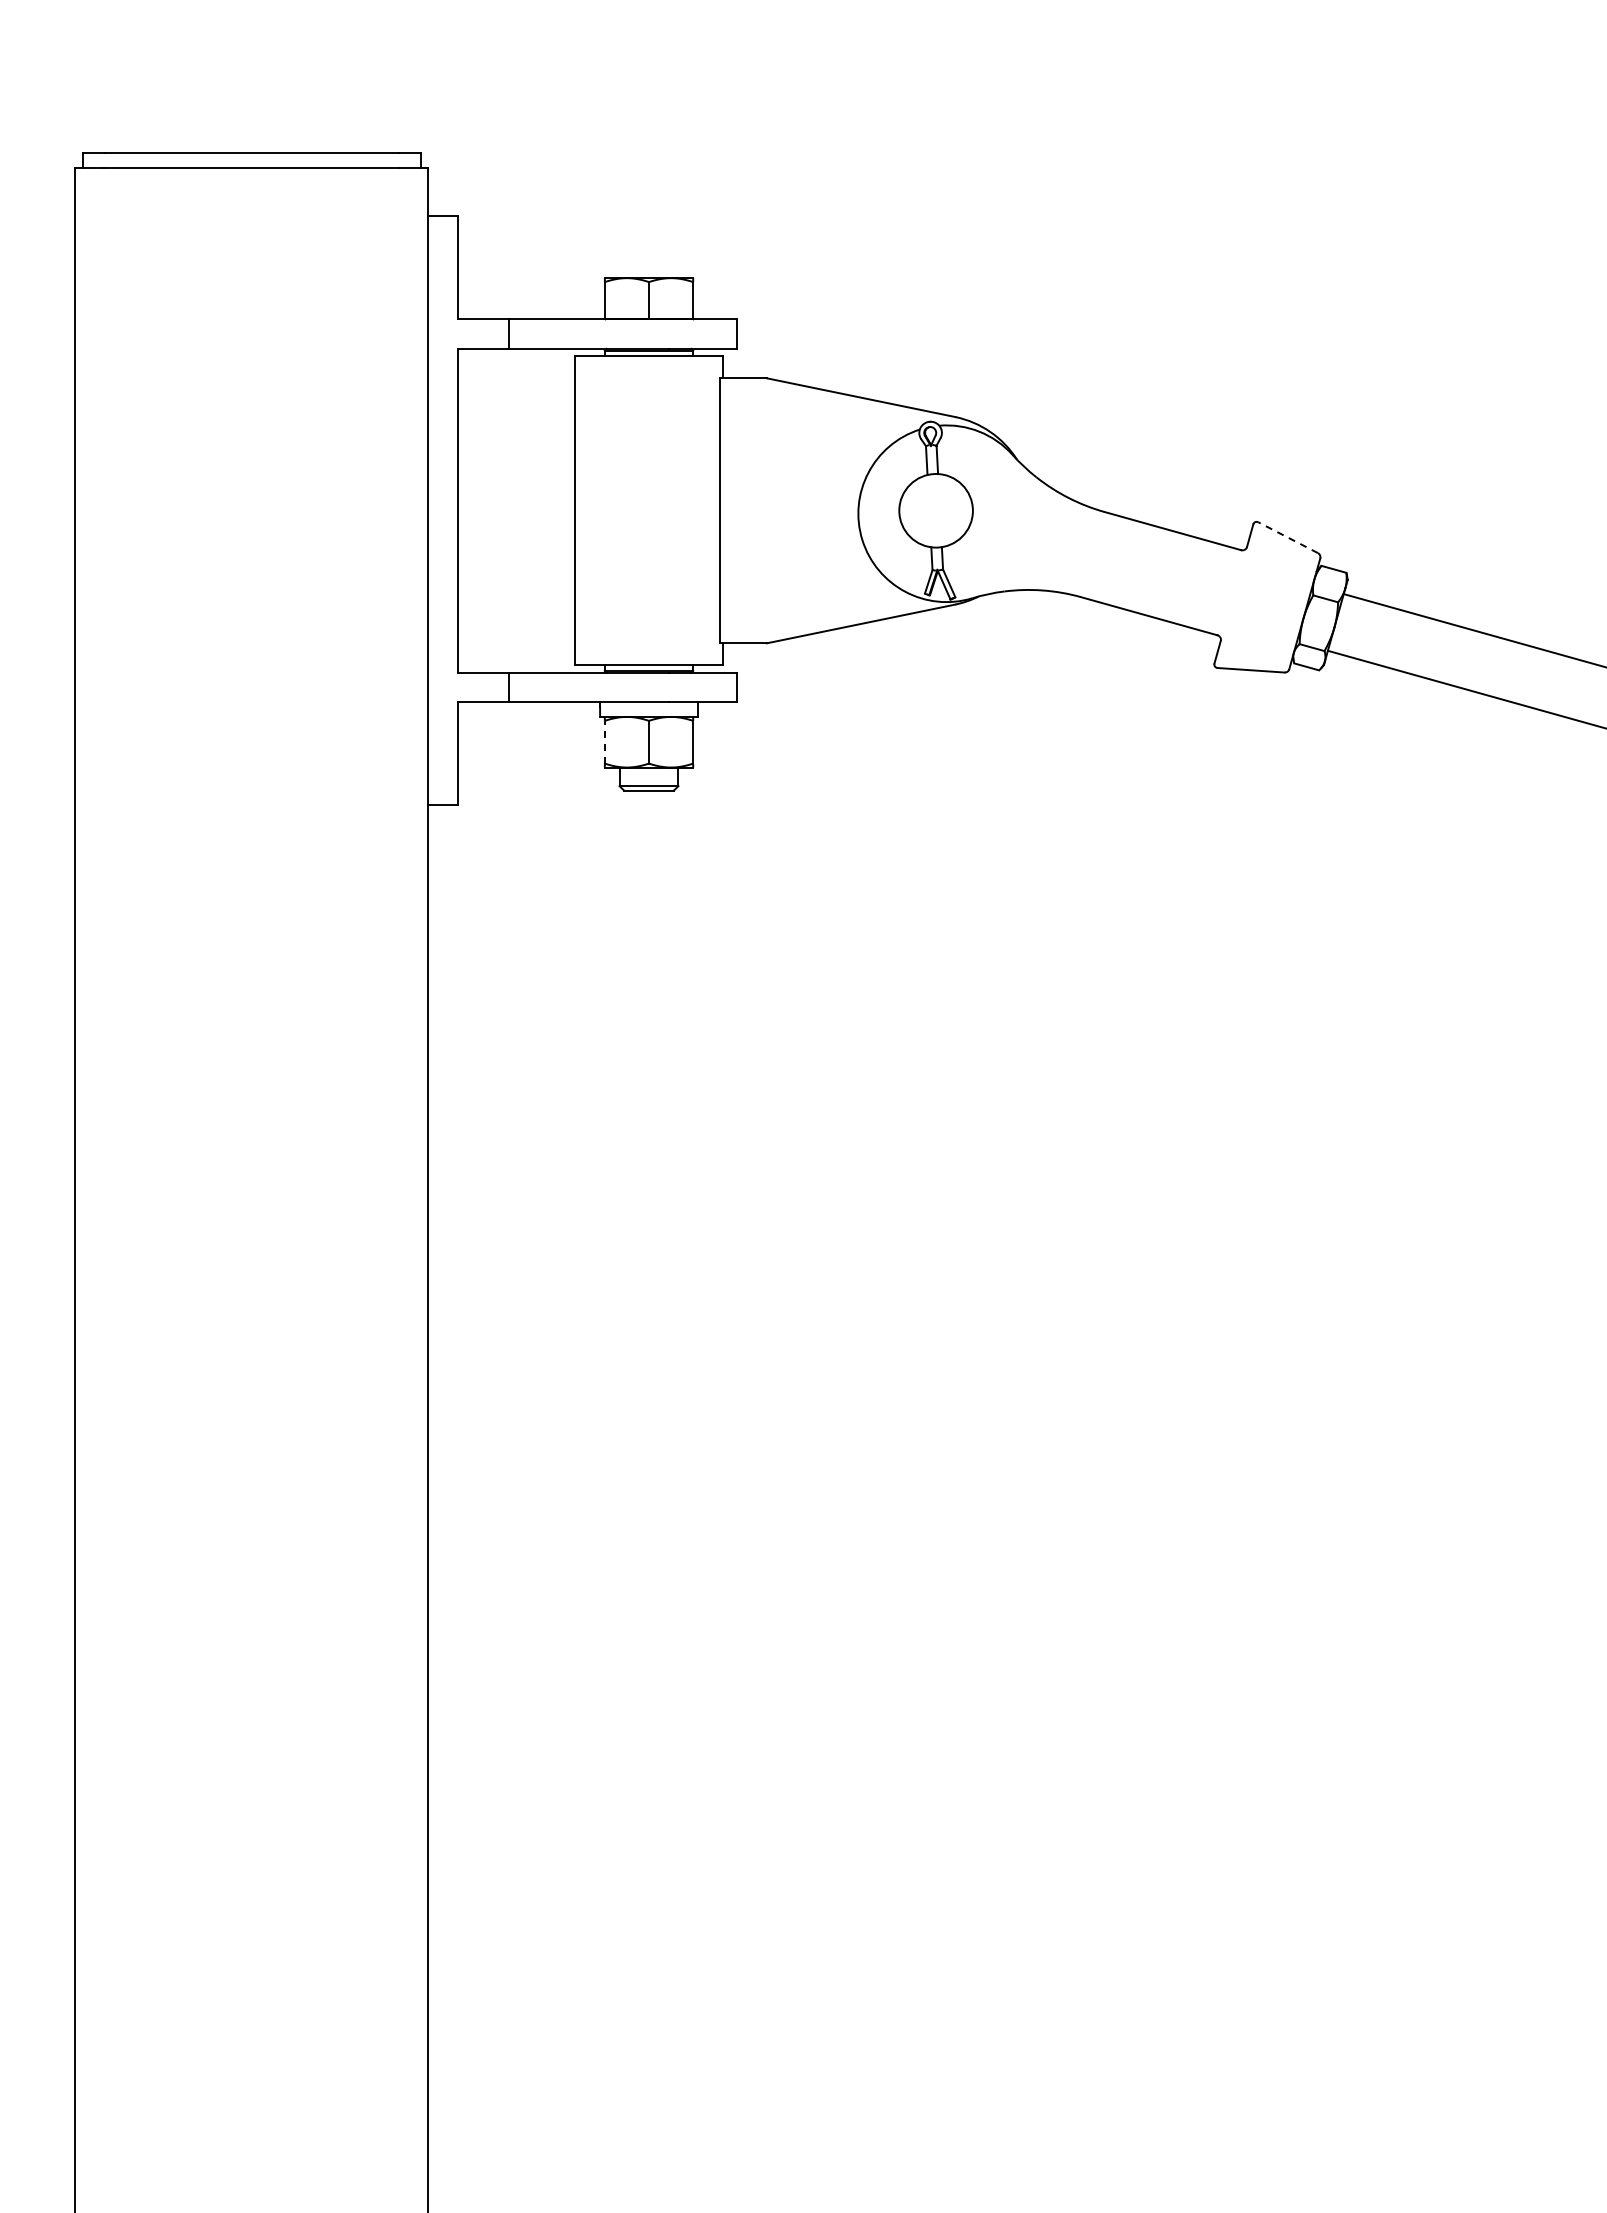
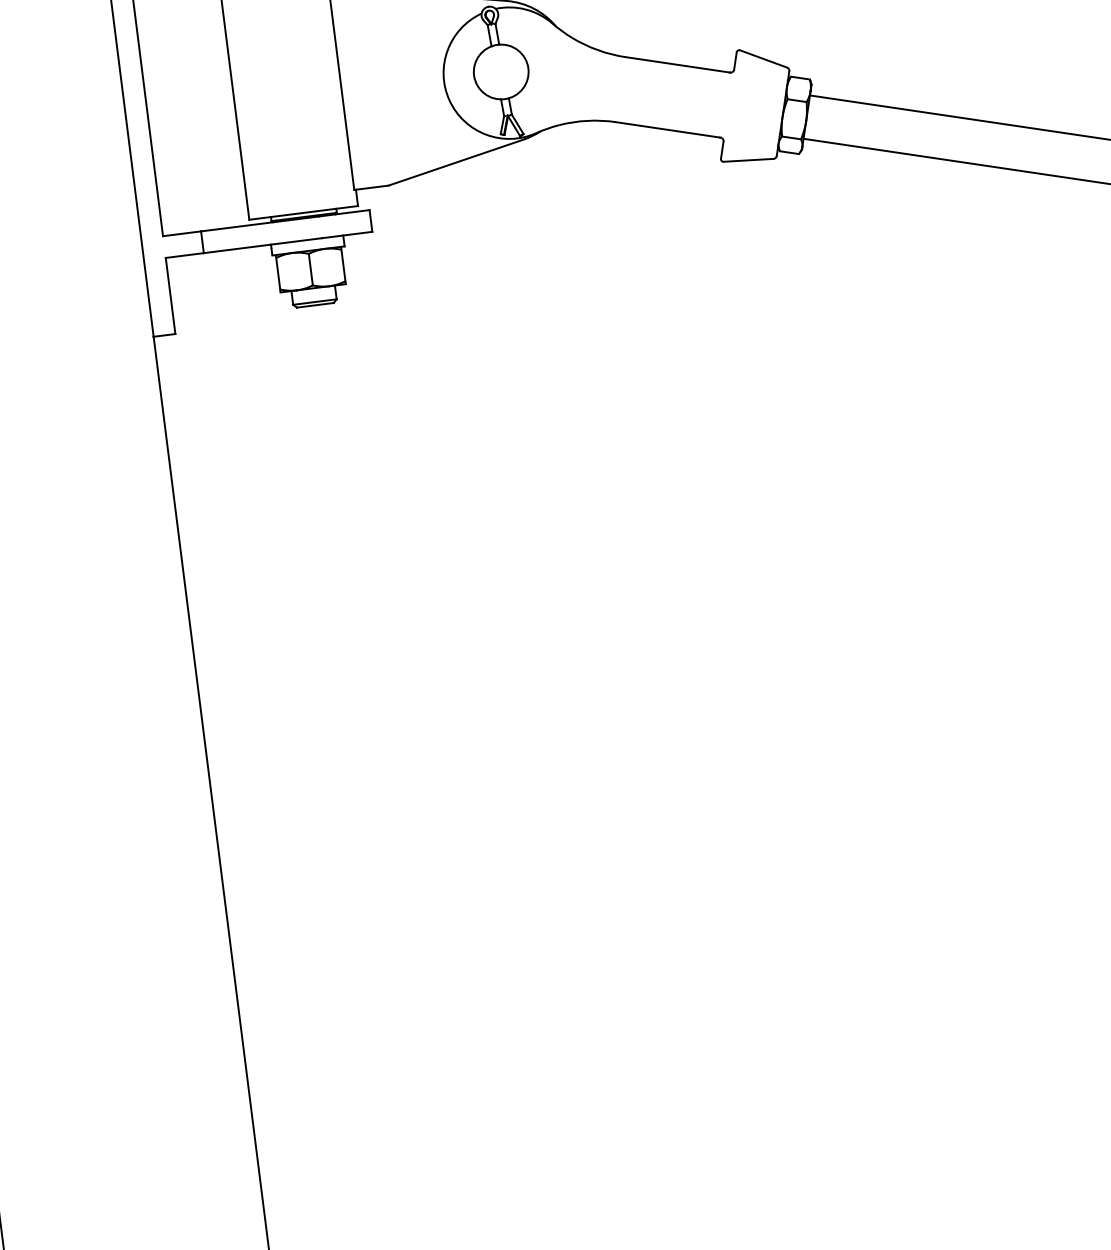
line: (1288, 537) -> (763, 58), dashed -> solid
line: (604, 741) -> (277, 273), dashed -> solid

